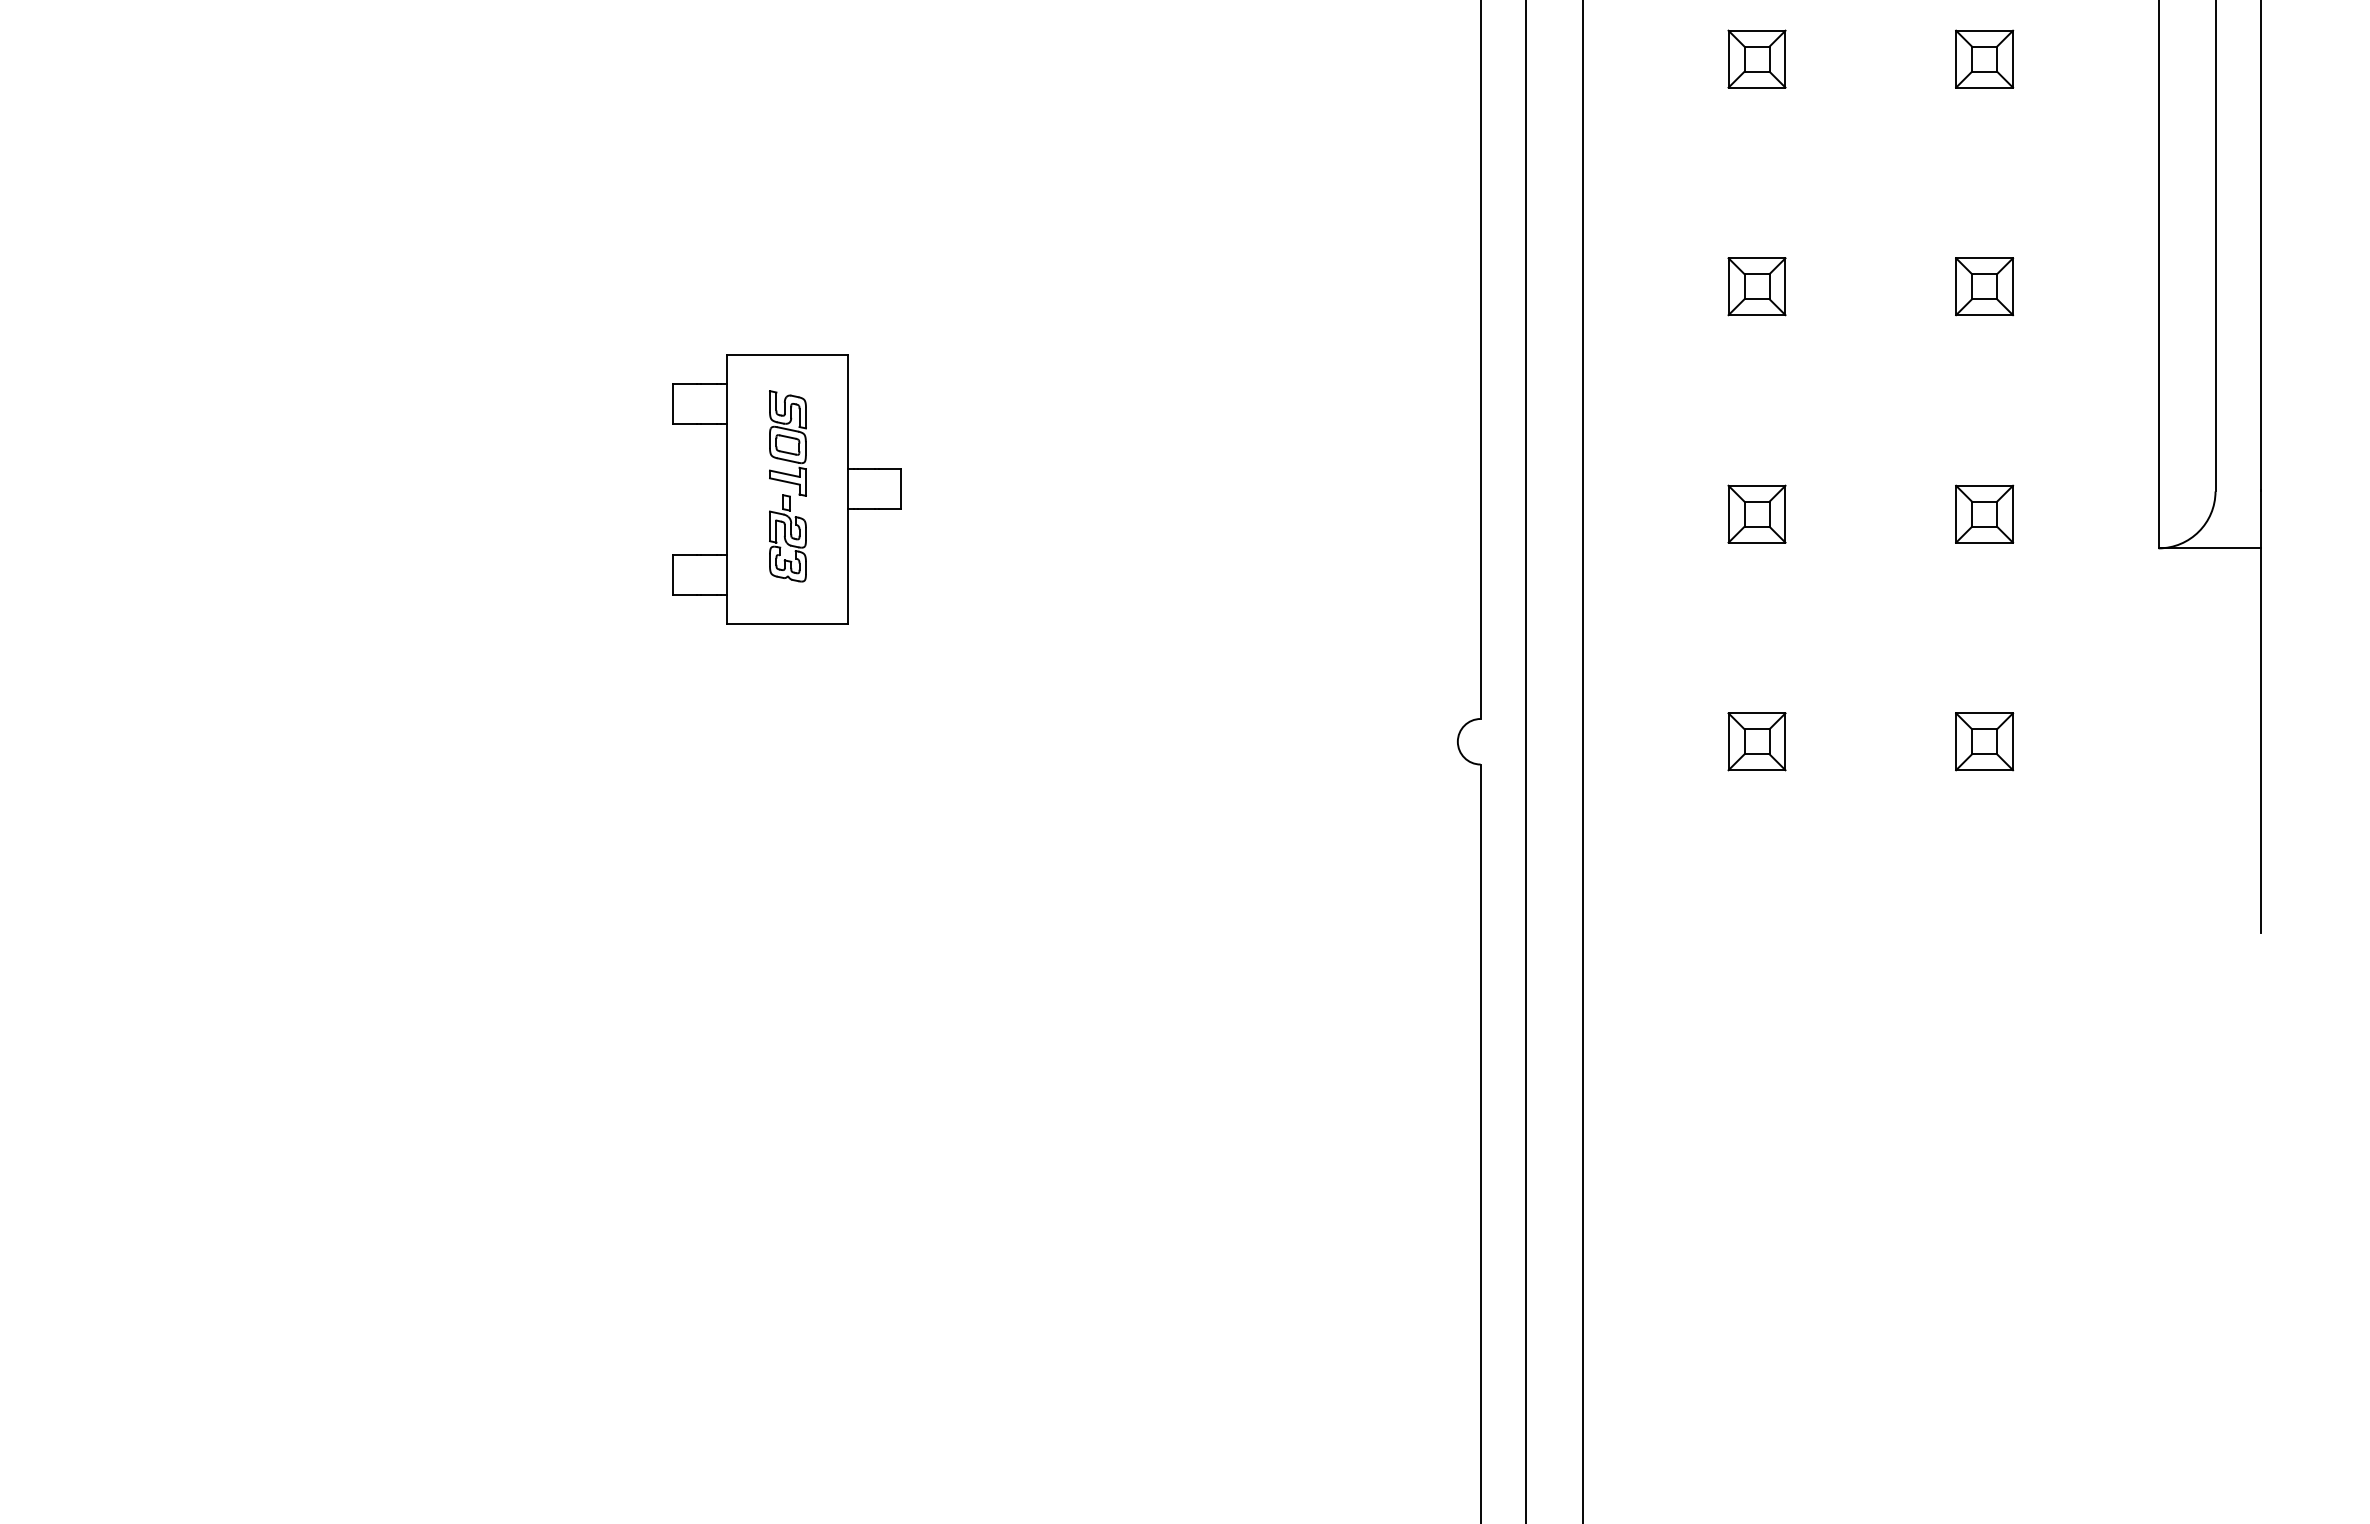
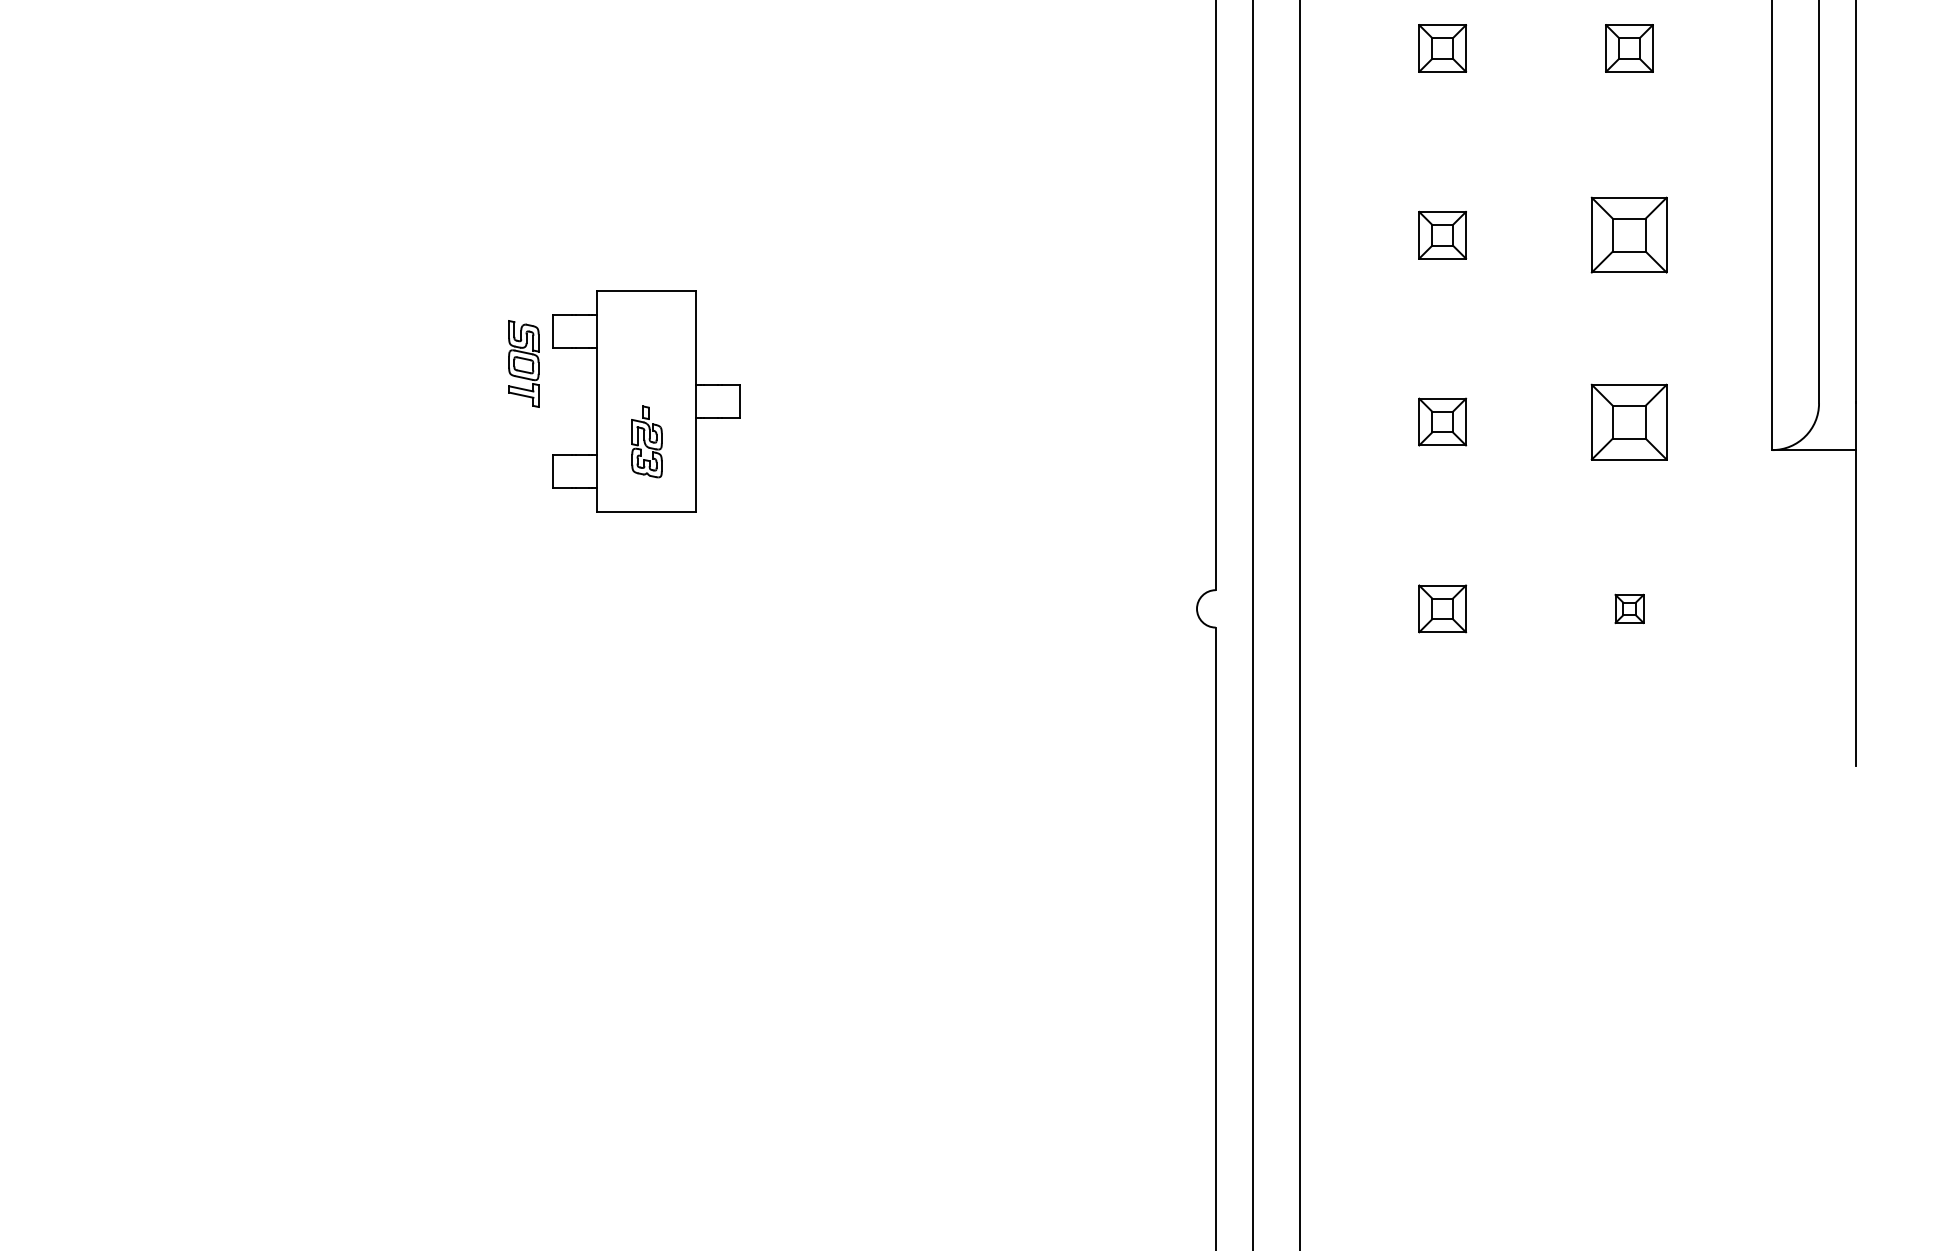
part: (1984, 286) -> (1629, 235), size x1.6
part: (787, 443) -> (523, 364), moved
part: (1984, 513) -> (1629, 421), size x1.6
part: (1984, 741) -> (1629, 608), size x0.6

